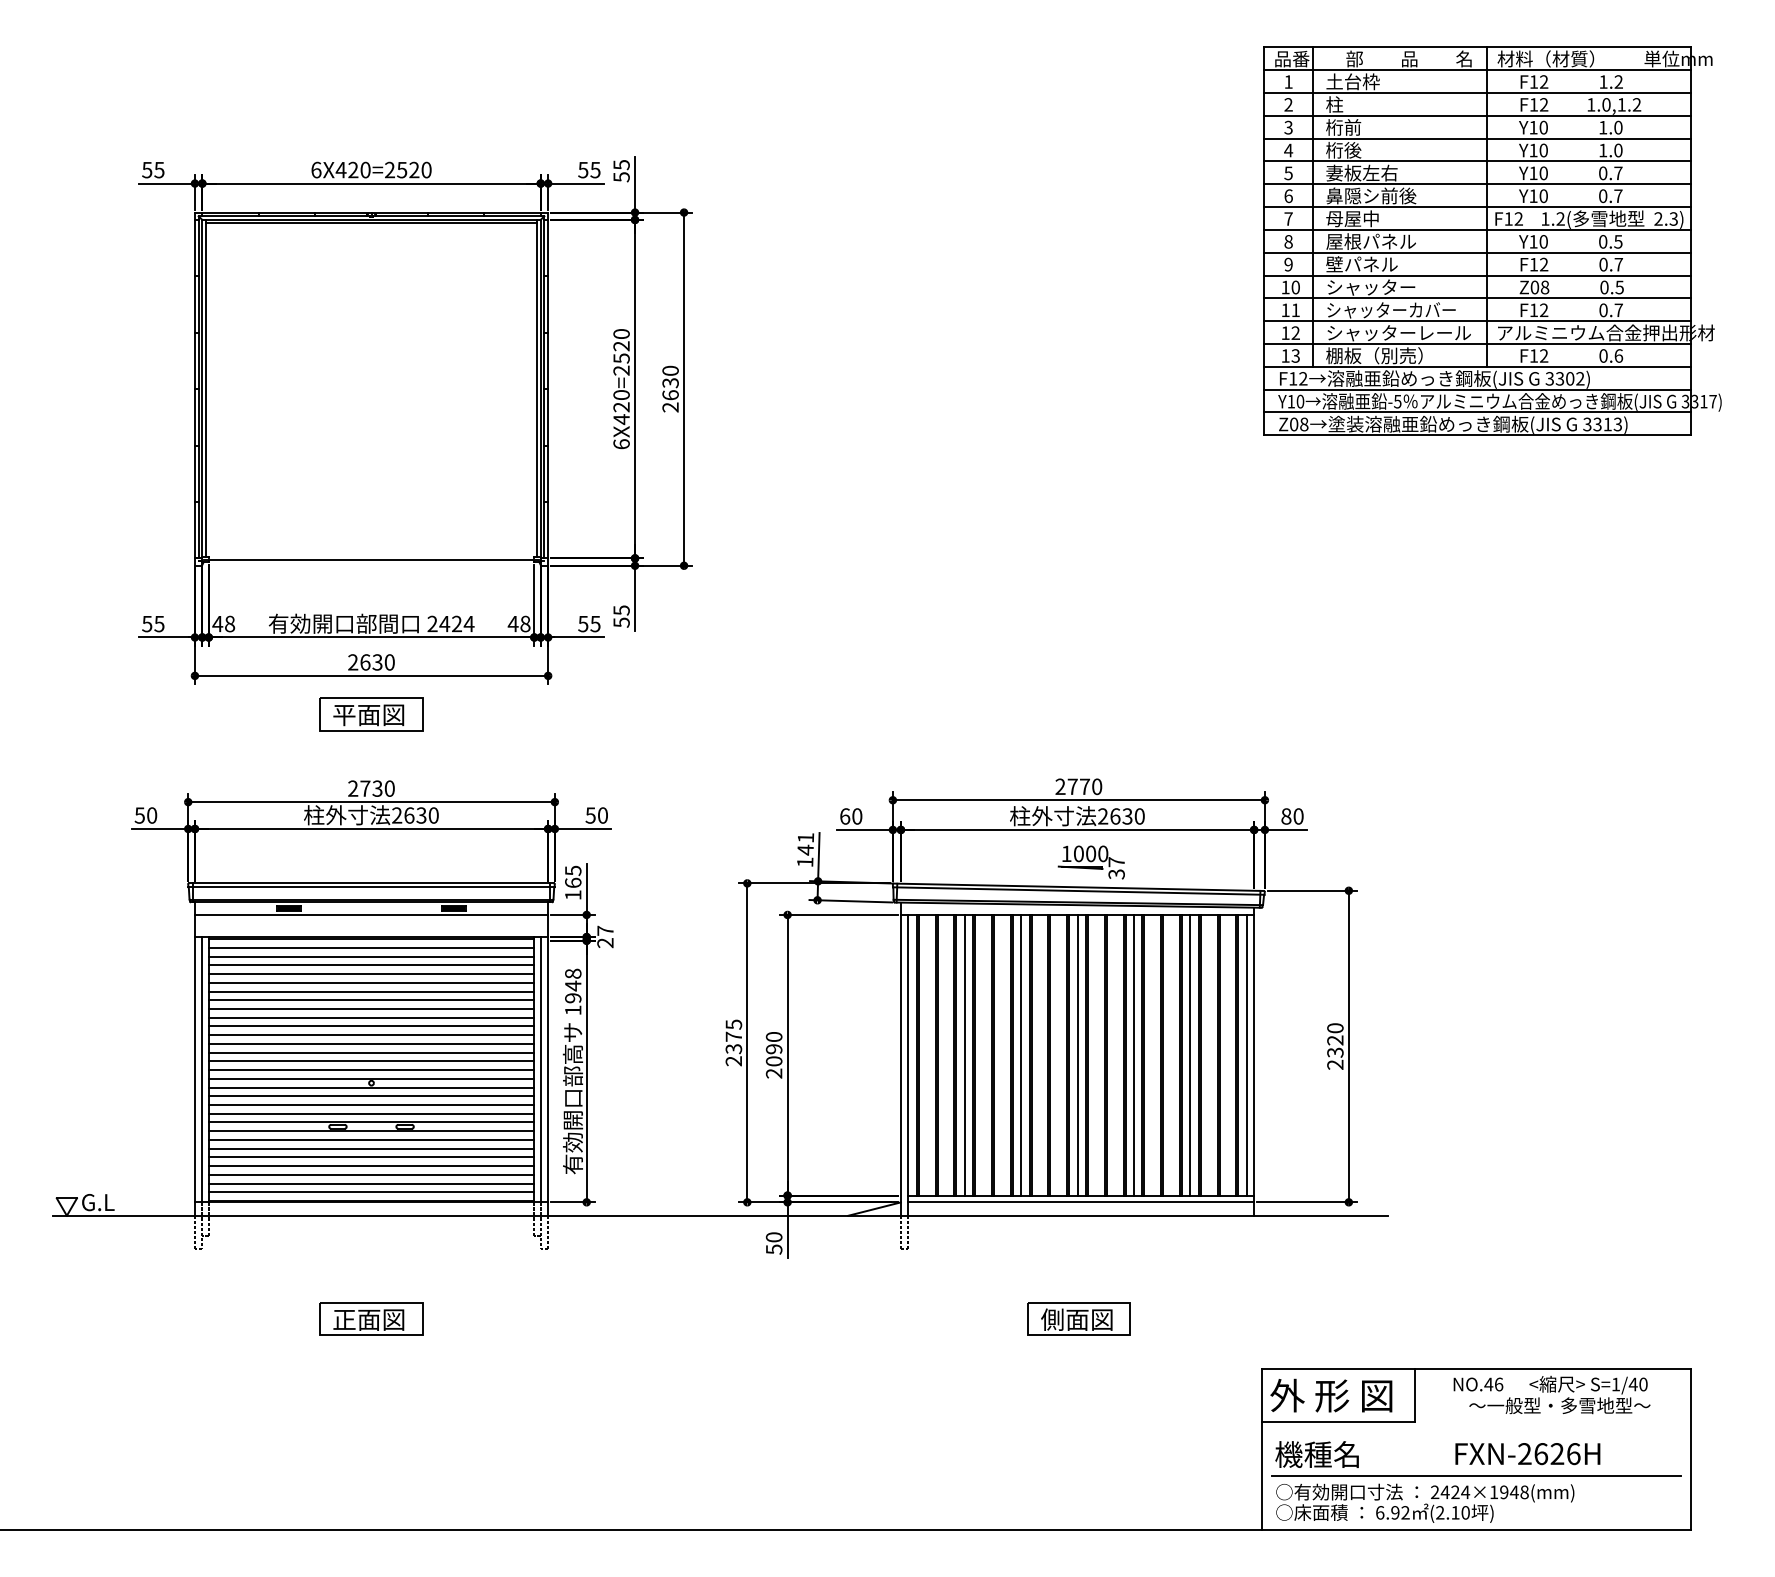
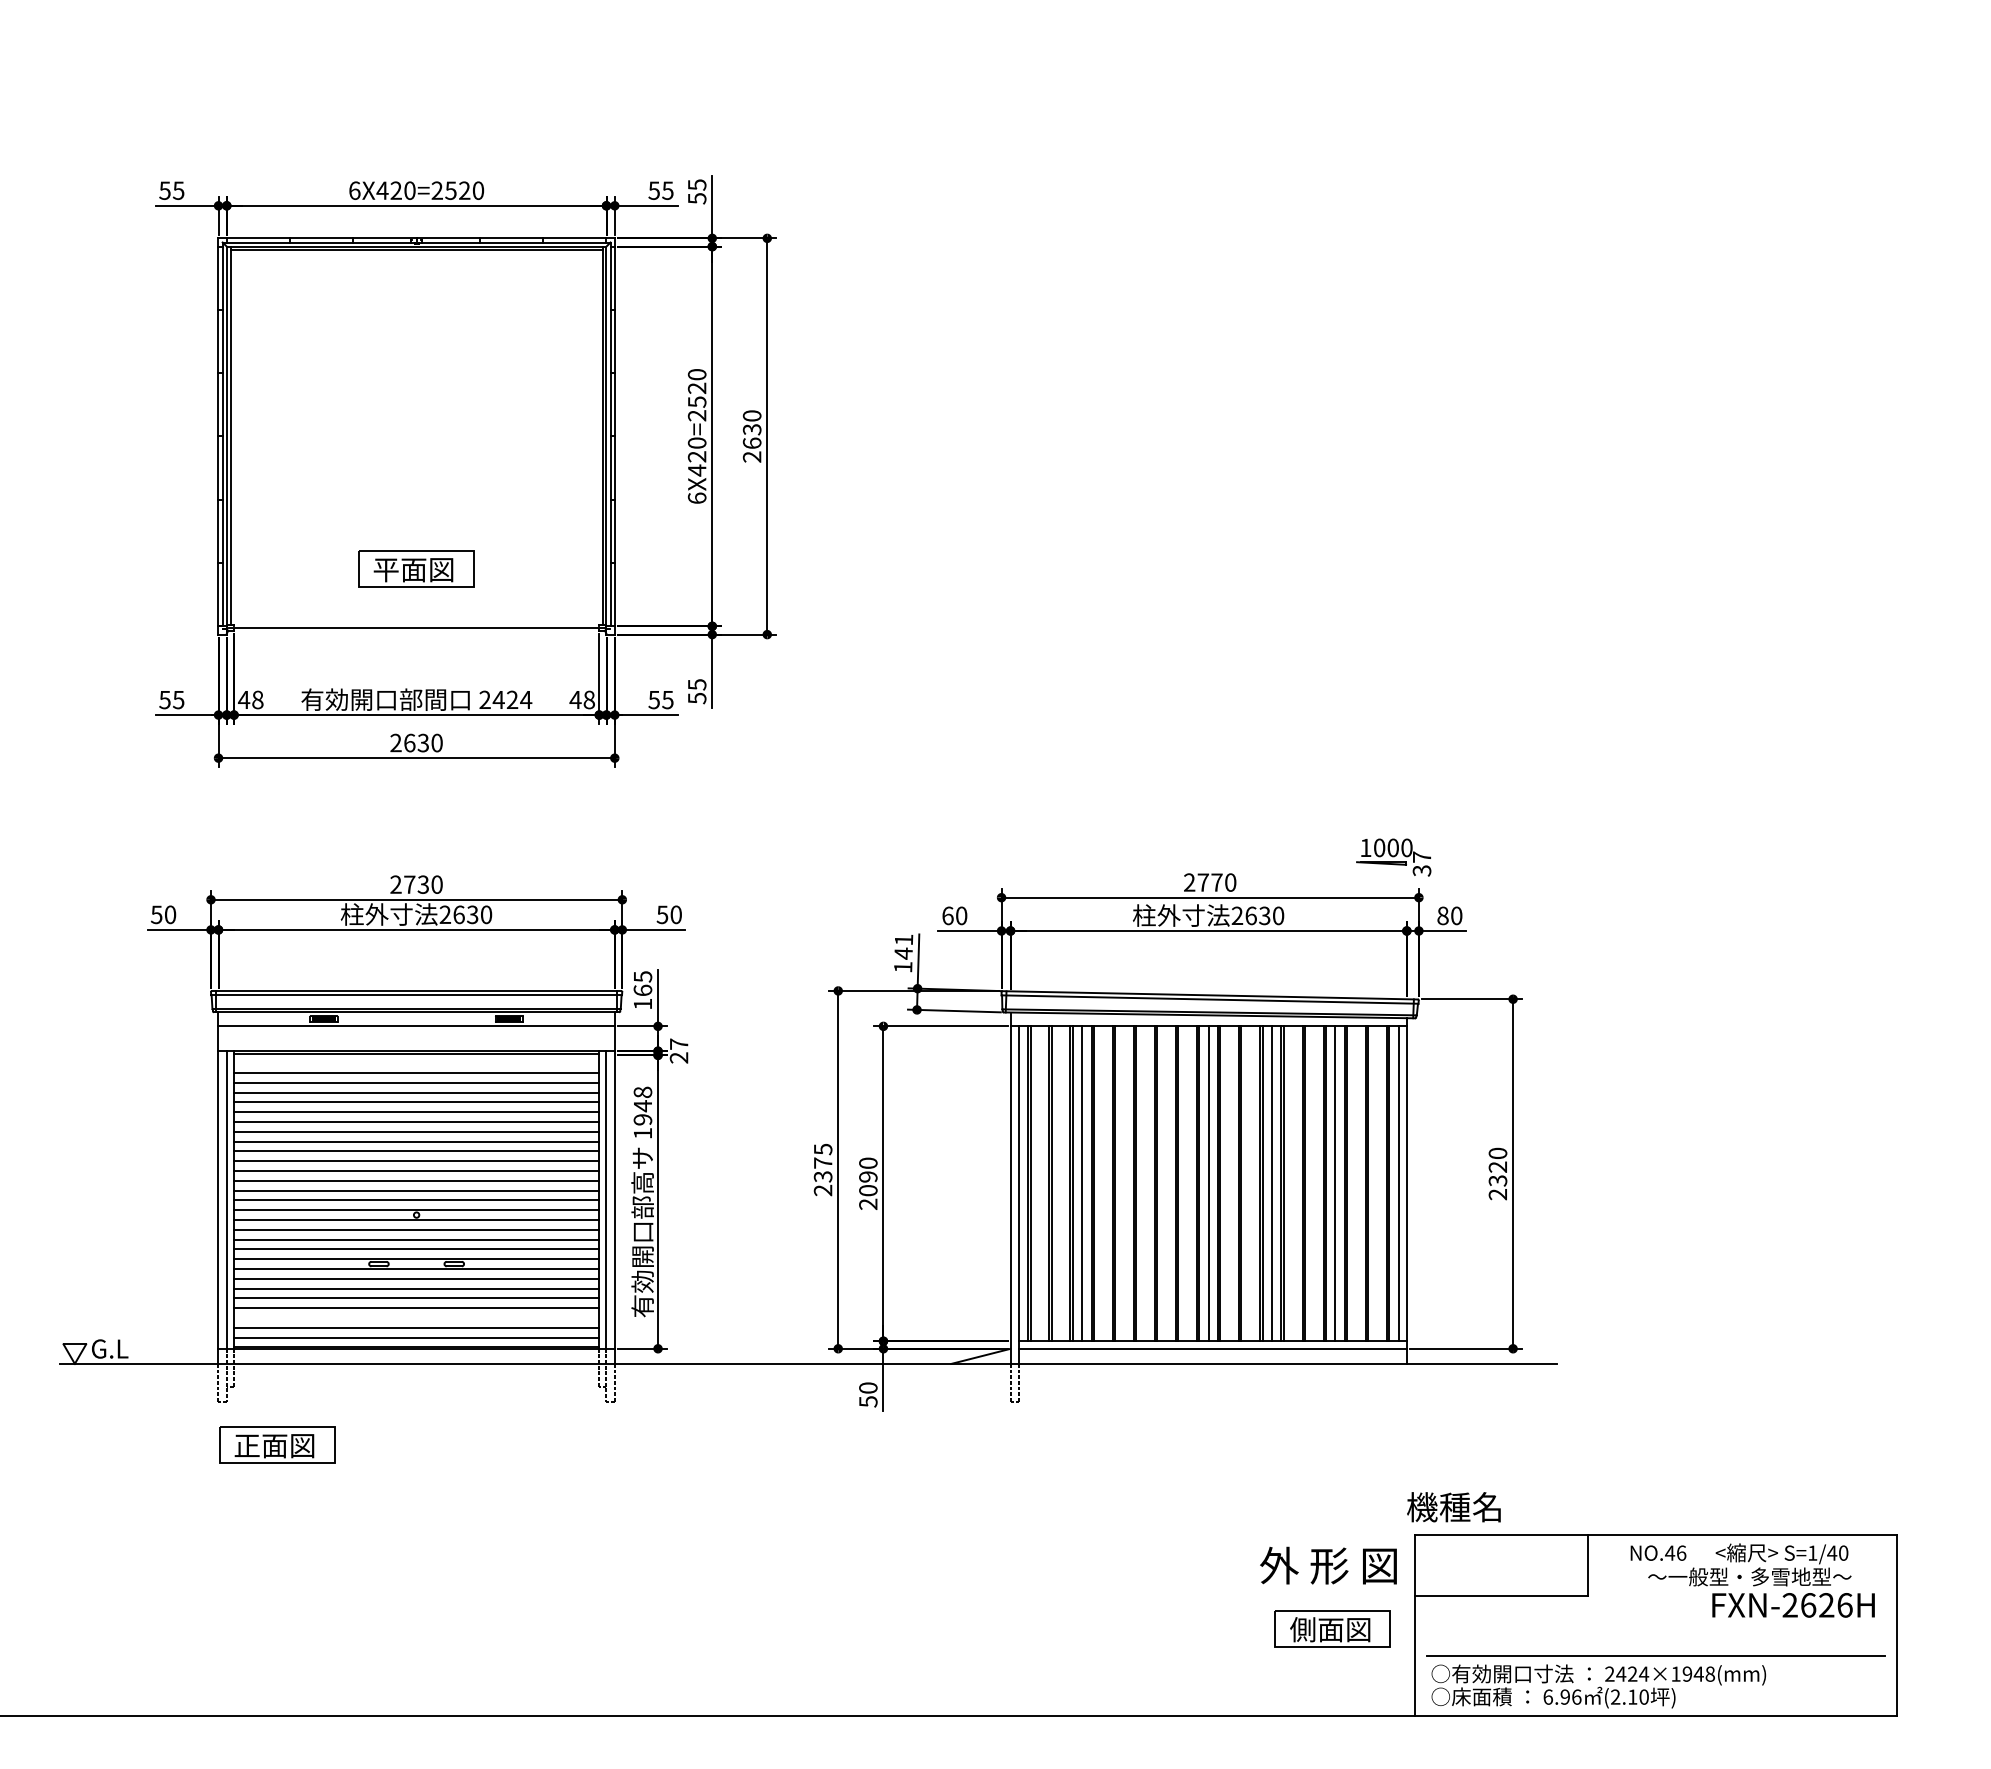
part: (1492, 240) -> (1674, 269), removed
part: (371, 714) -> (416, 569), moved
part: (1090, 862) -> (1392, 857), moved
line: (371, 947) -> (416, 1062), removed
line: (1021, 1054) -> (1145, 1182), removed
line: (371, 1174) -> (416, 1317), removed
part: (371, 1318) -> (277, 1444), moved
part: (1078, 1318) -> (1332, 1628), moved
text: (1331, 1395) -> (1328, 1565), moved
text: (1316, 1454) -> (1453, 1507), moved
text: (1527, 1454) -> (1793, 1605), moved
text: (1405, 1512) -> (1576, 1696), 6.92 -> 6.96

